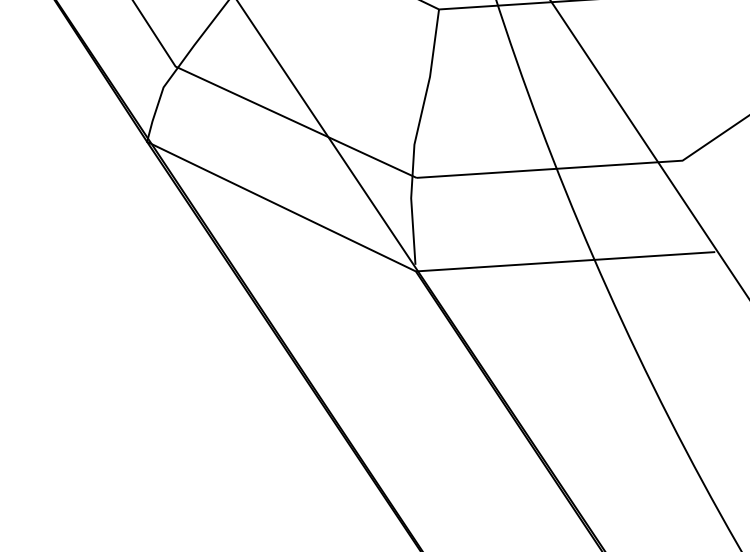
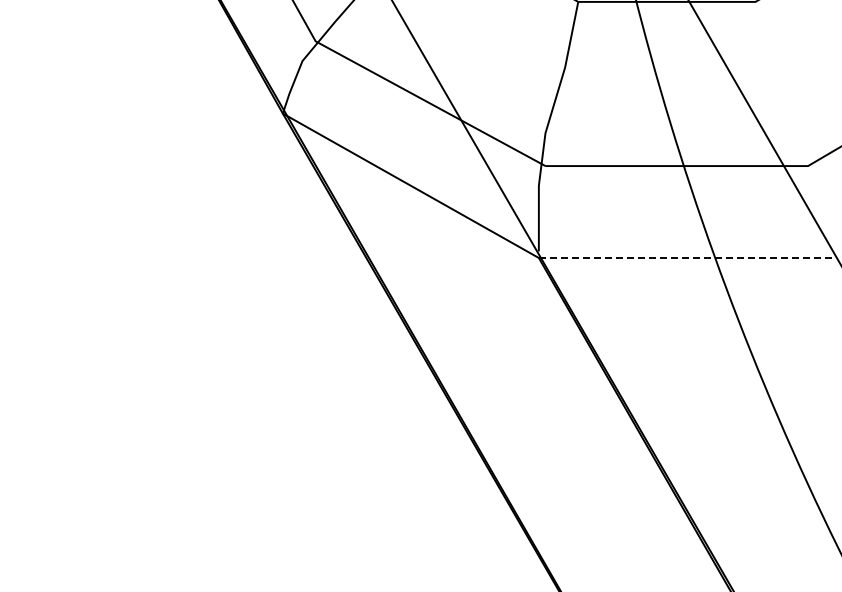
line: (565, 261) -> (686, 257), solid -> dashed

